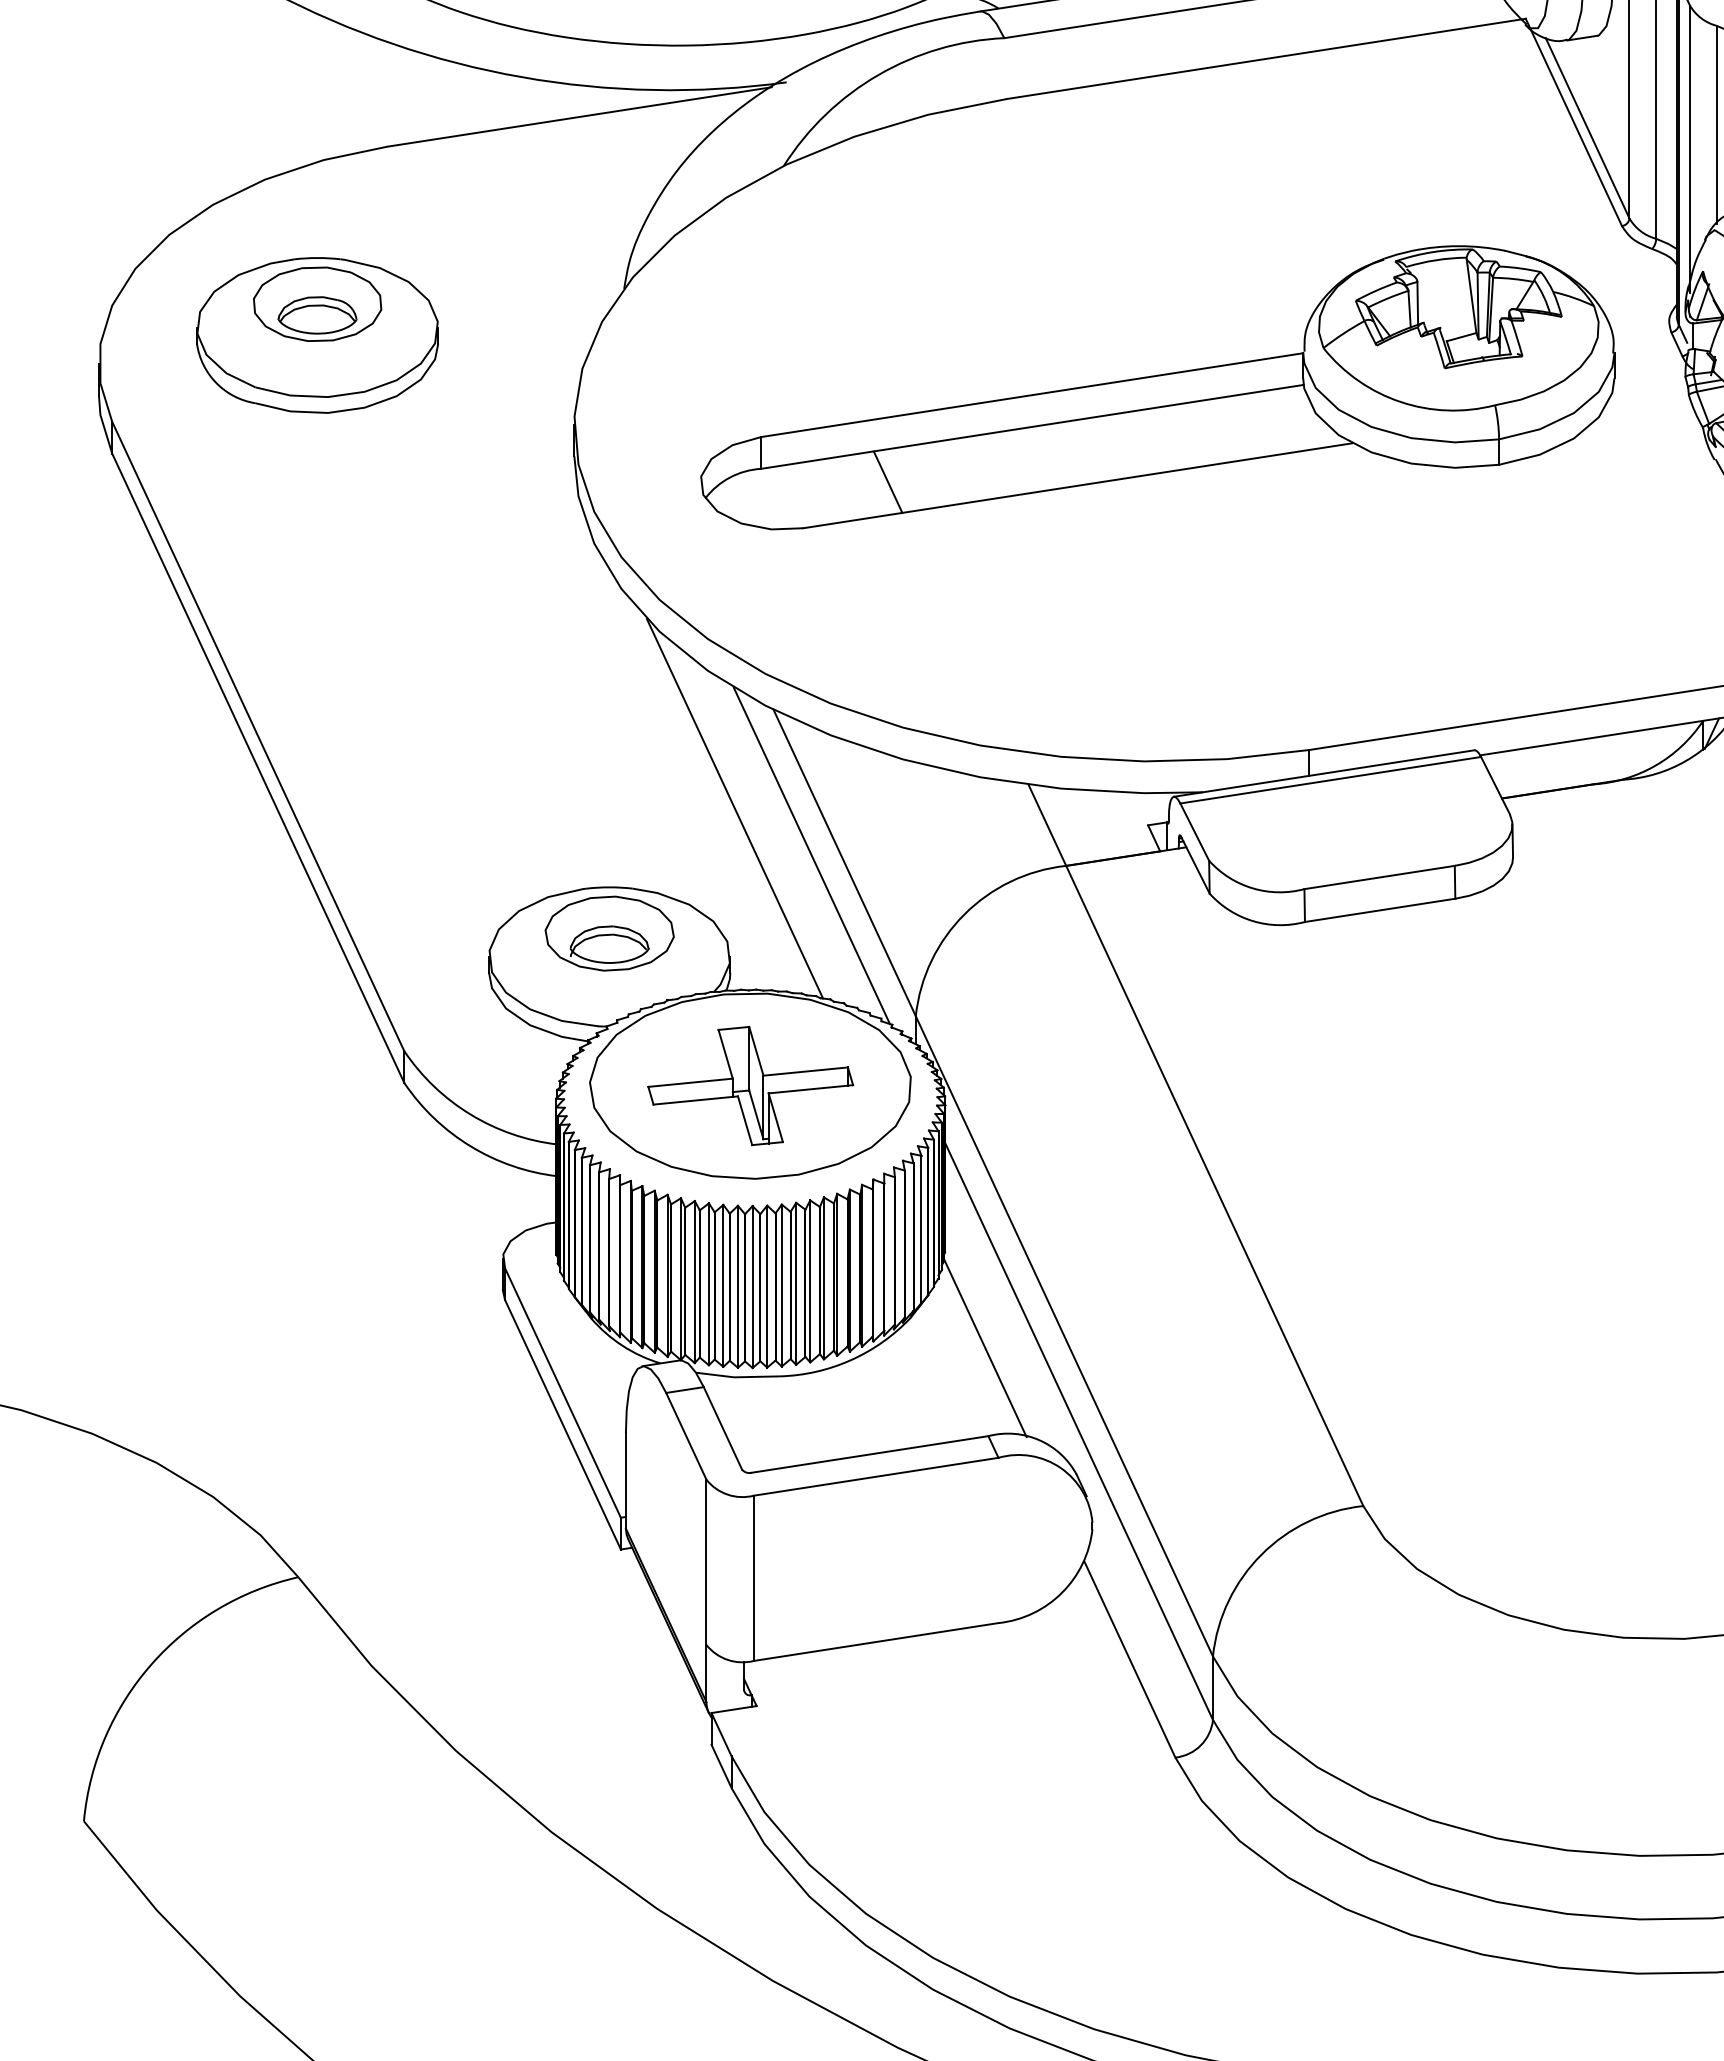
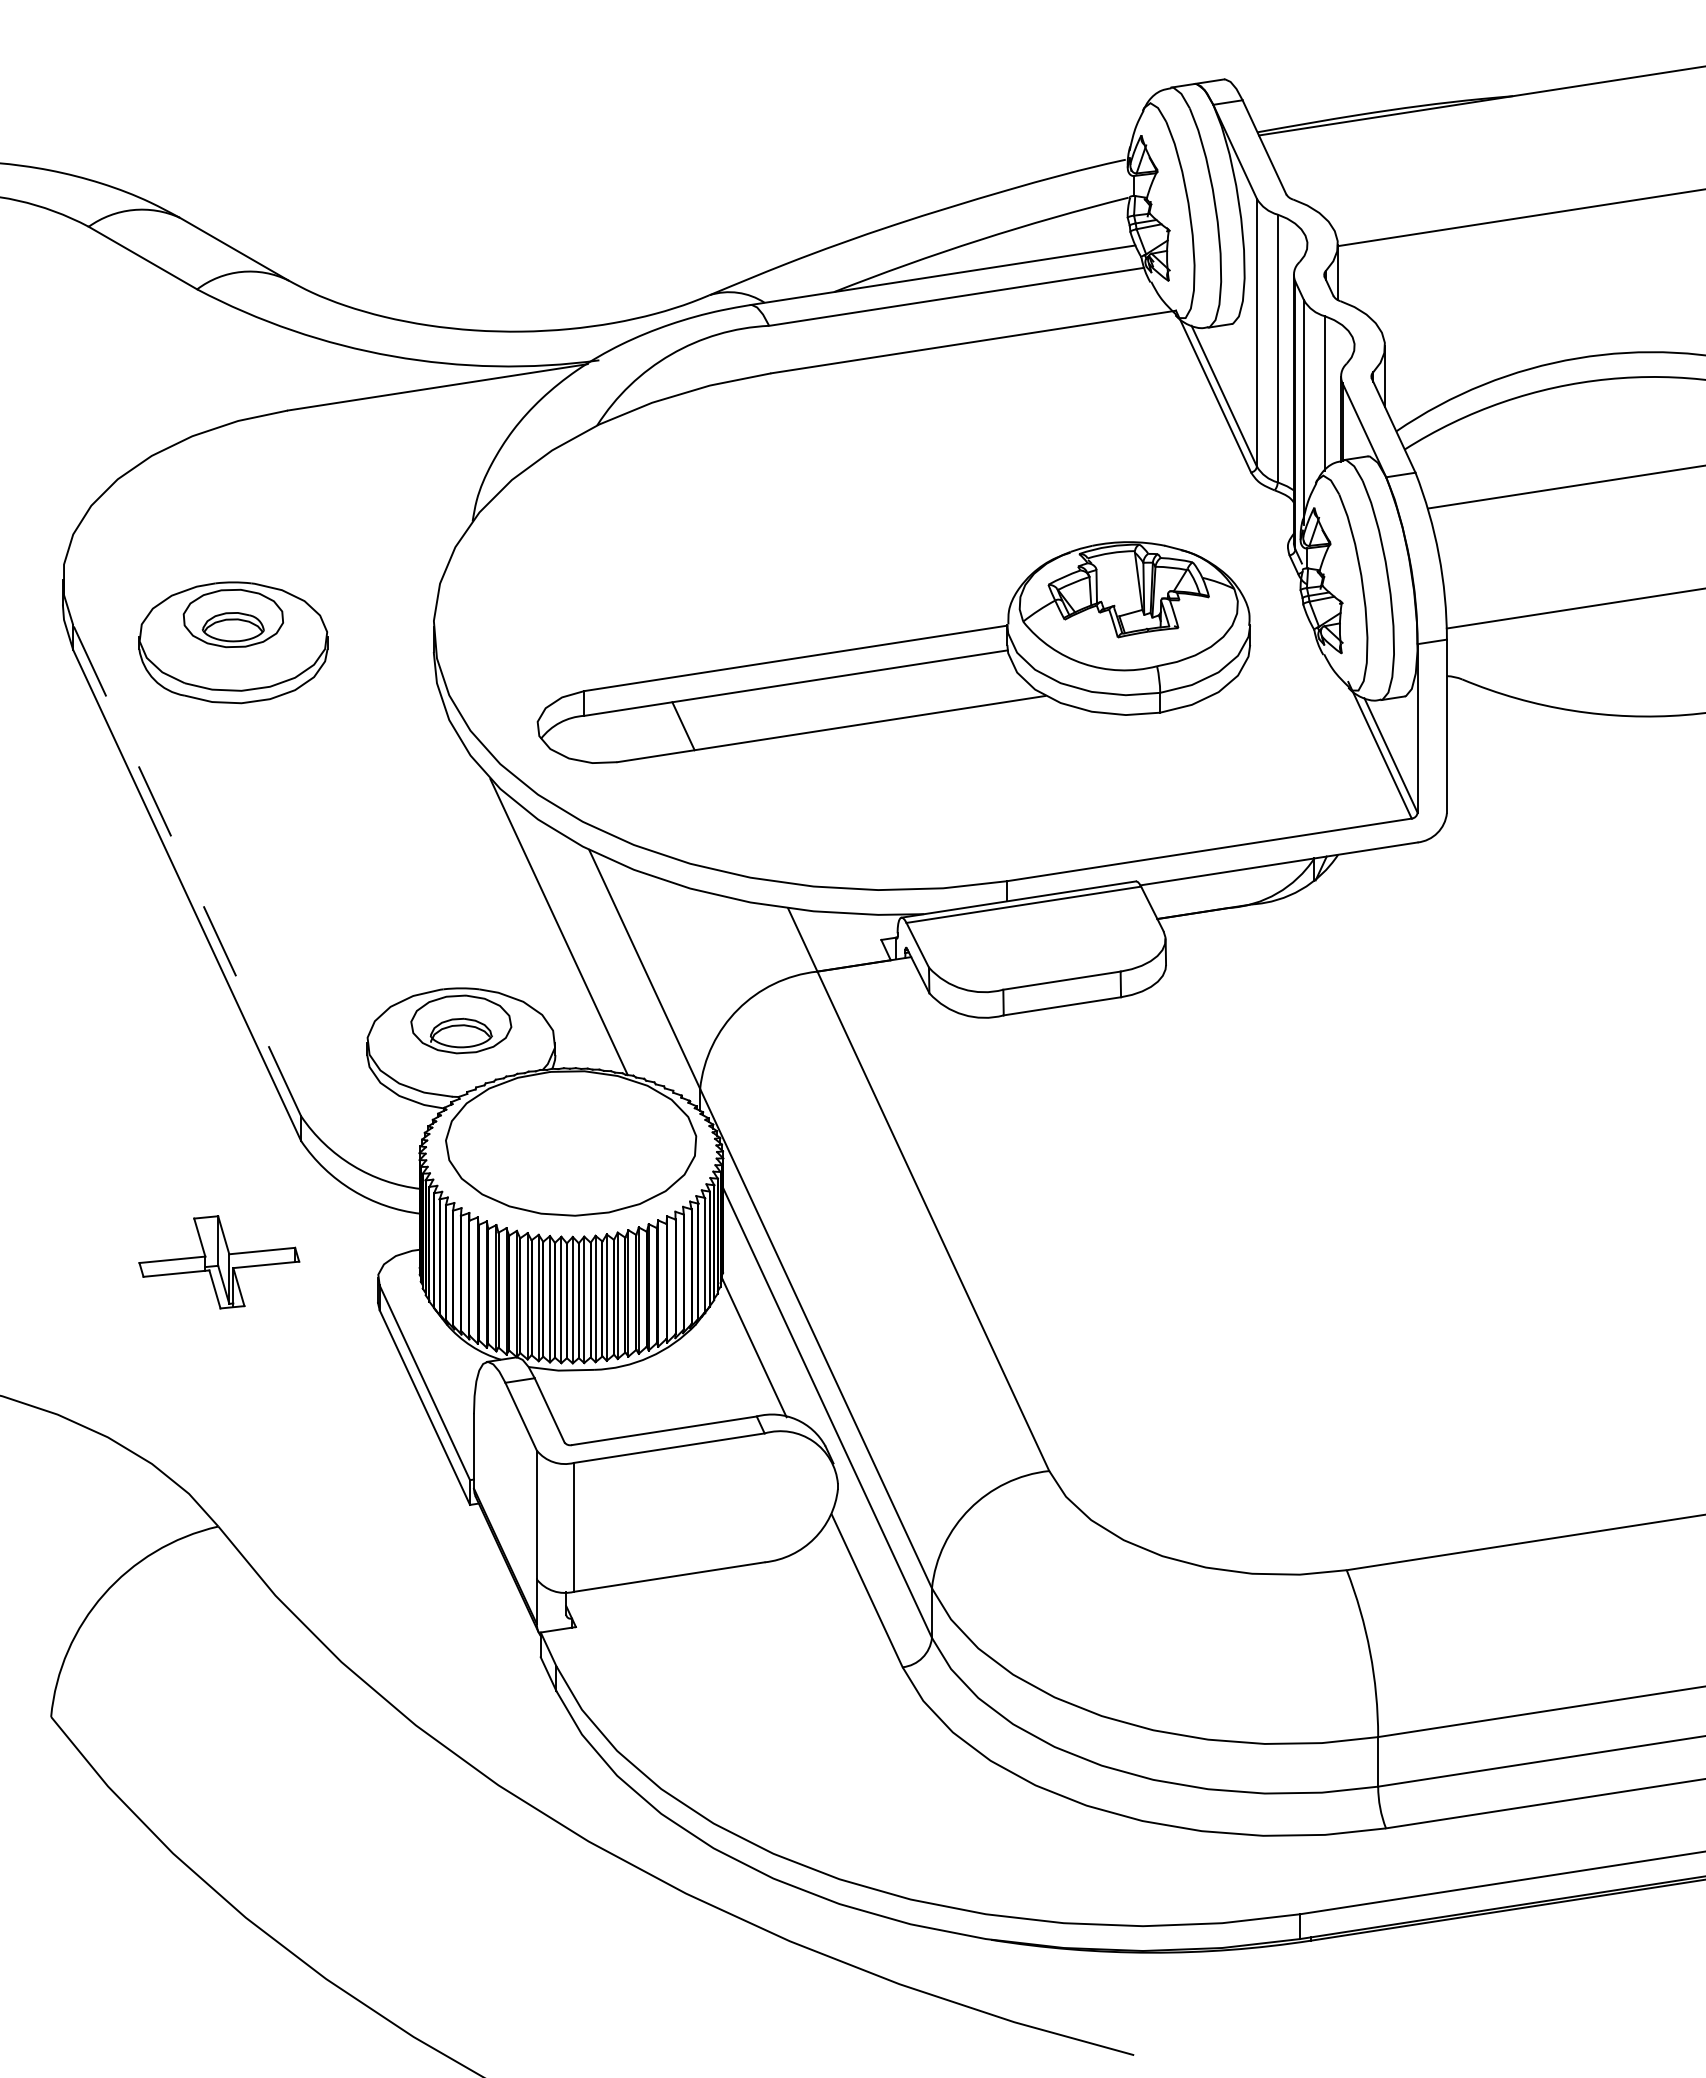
part: (317, 335) -> (233, 642), moved
part: (1157, 387) -> (893, 652), moved
line: (258, 736) -> (187, 870), solid -> dashed
line: (811, 855) -> (618, 963), removed
part: (750, 1086) -> (219, 1262), moved

